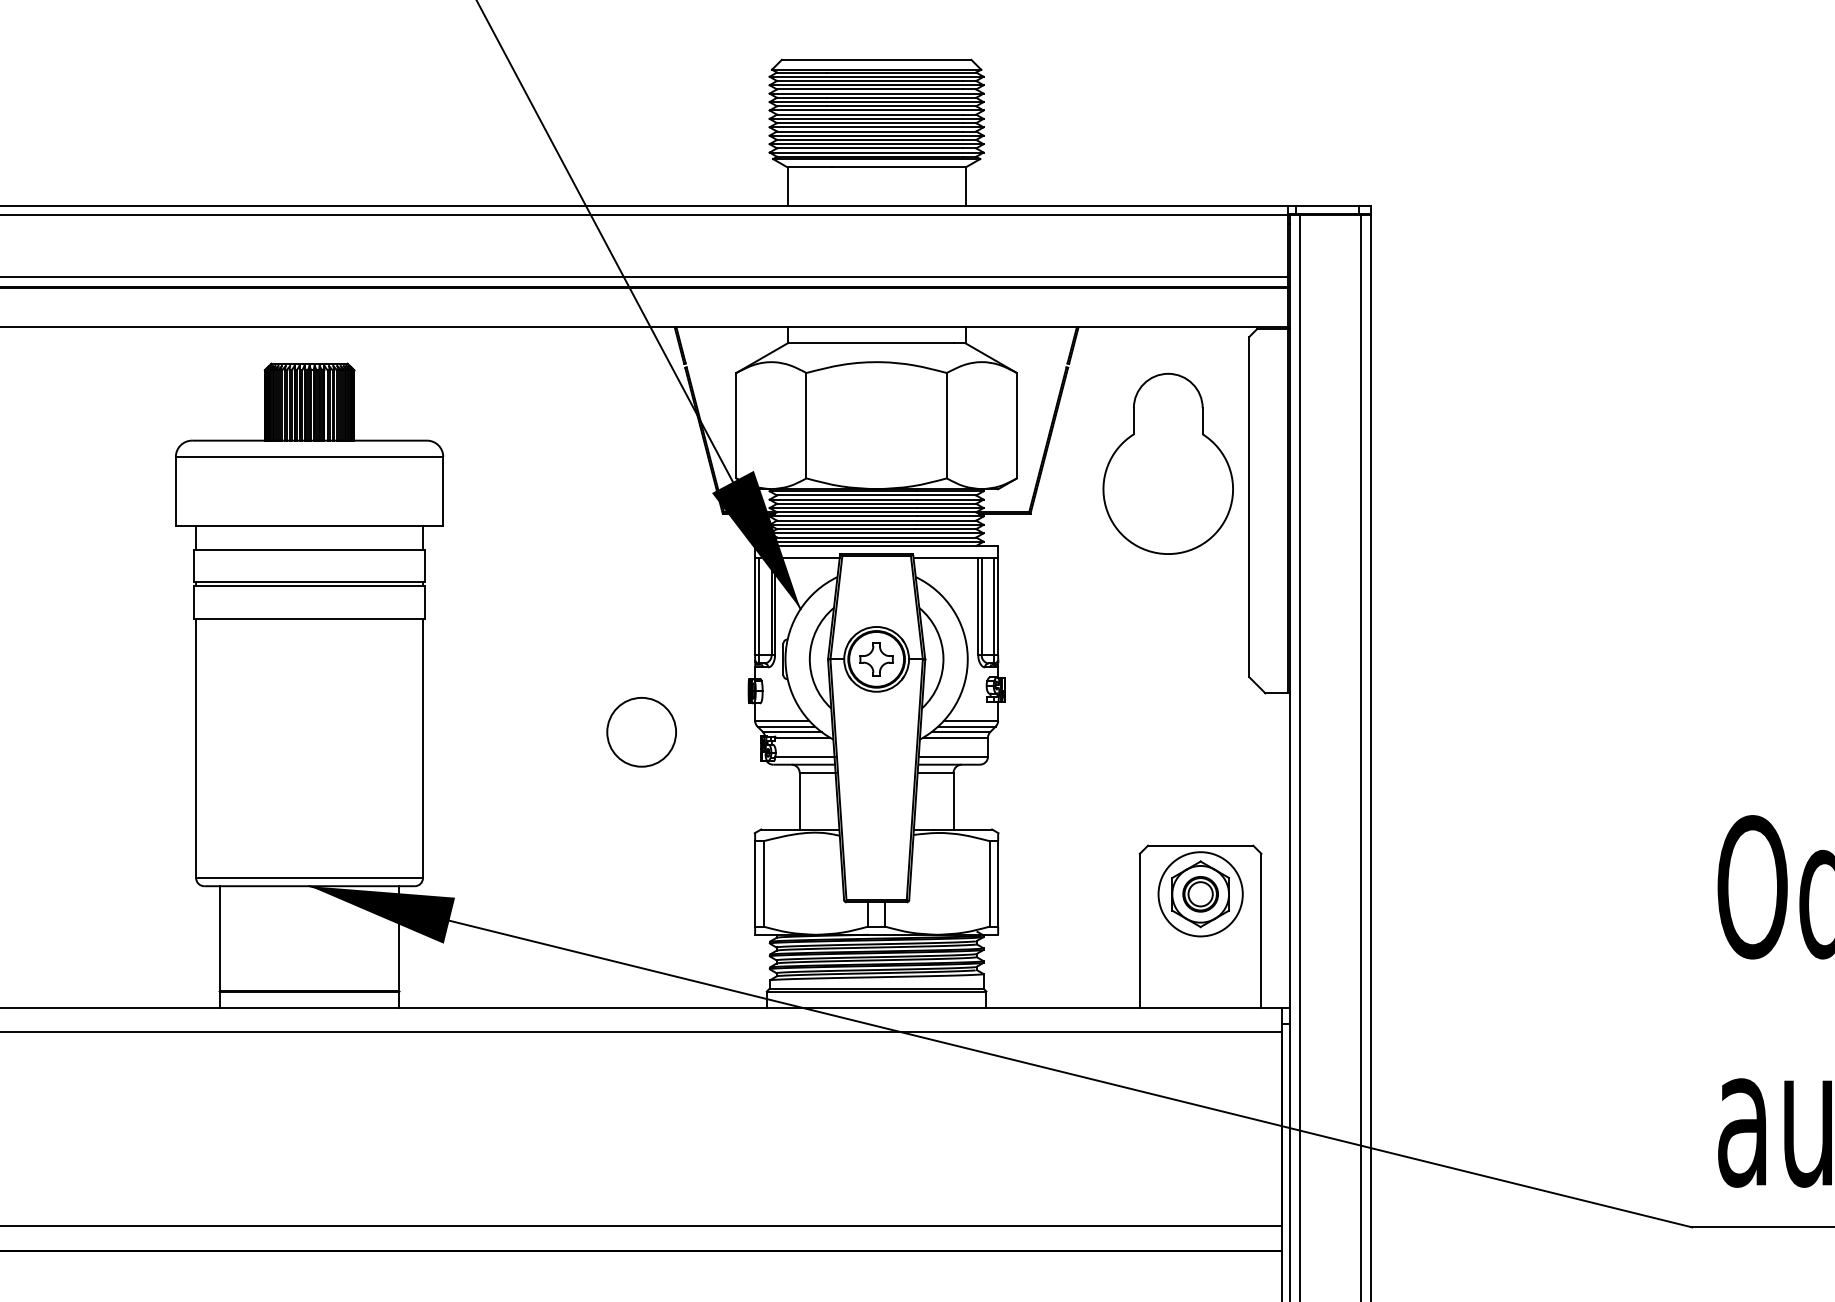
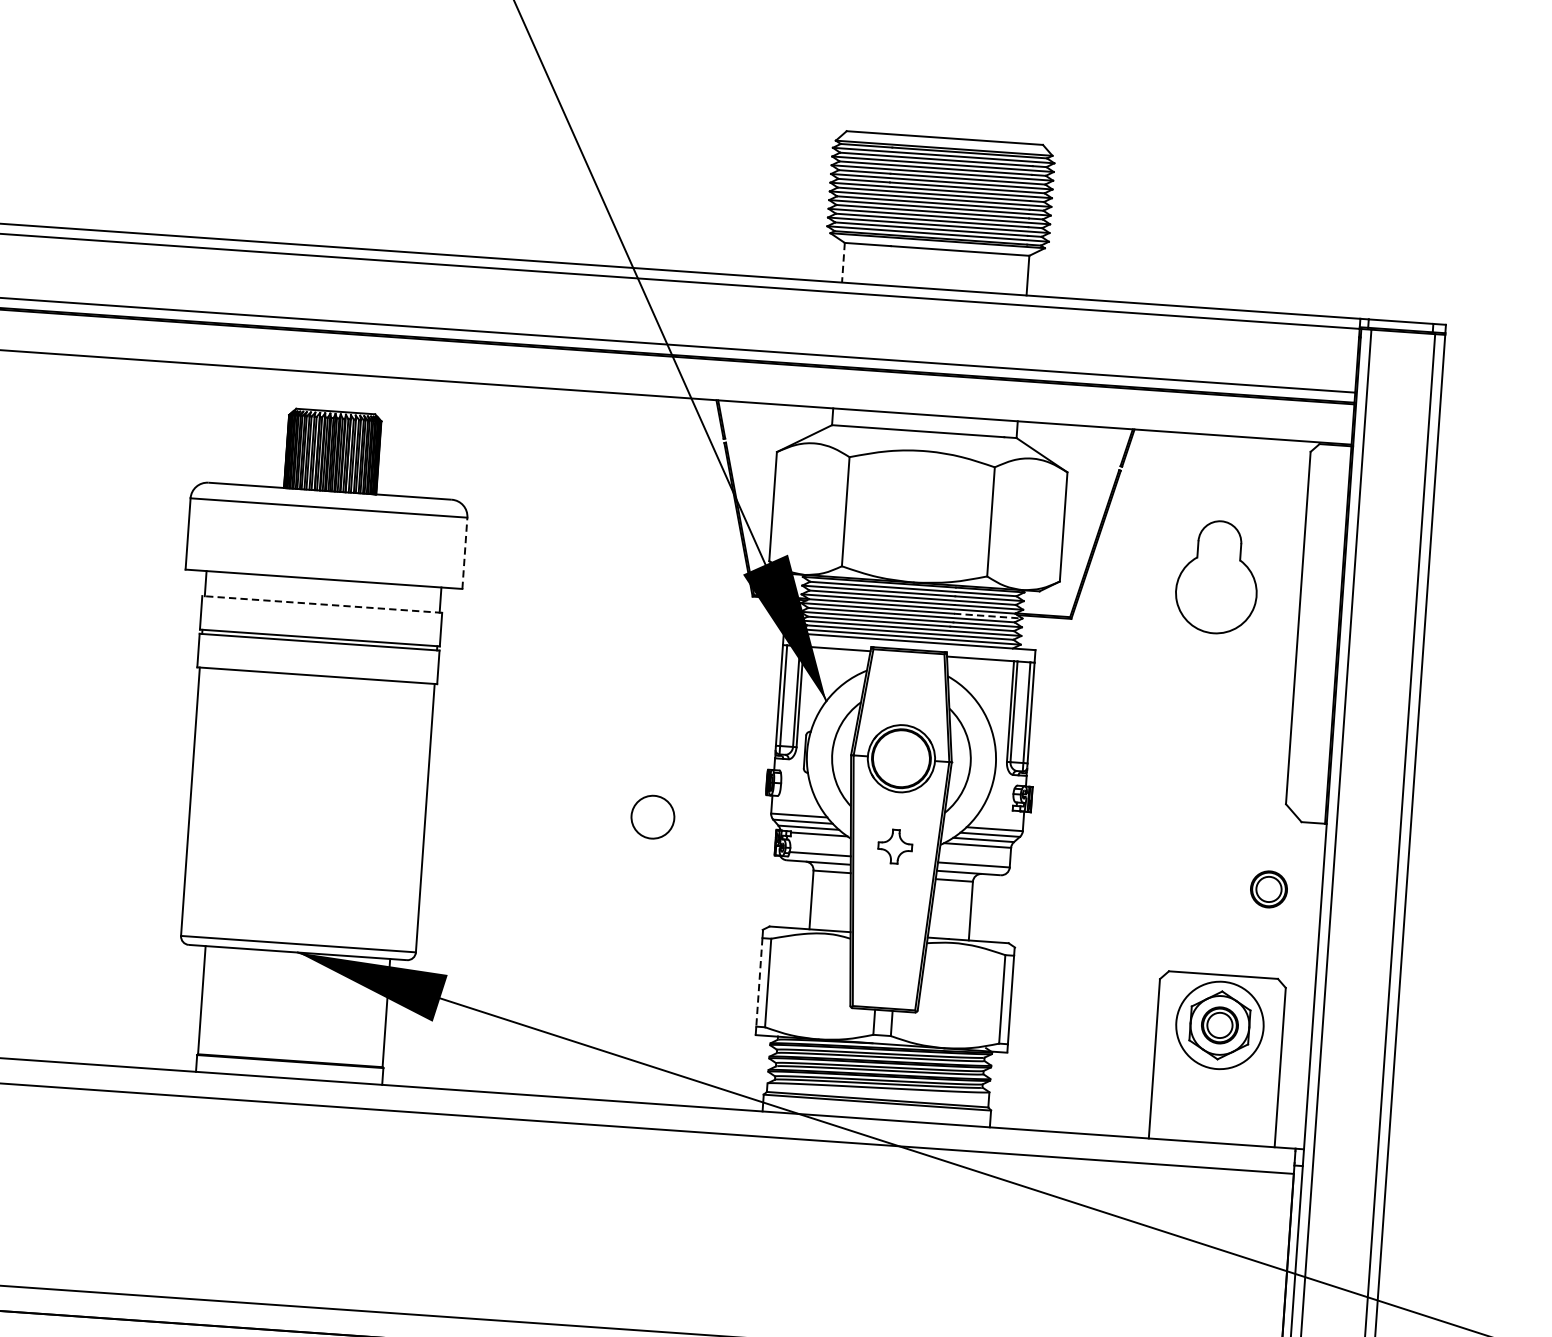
line: (787, 187) -> (843, 263), solid -> dashed
part: (1167, 463) -> (1216, 576), size x0.6
line: (443, 490) -> (465, 552), solid -> dashed
line: (951, 516) -> (989, 616), solid -> dashed
line: (309, 550) -> (322, 604), solid -> dashed
part: (876, 659) -> (895, 846), moved
circle: (641, 731) -> (652, 816), size x0.6
part: (1238, 760) -> (1268, 889), added
line: (755, 883) -> (759, 982), solid -> dashed

